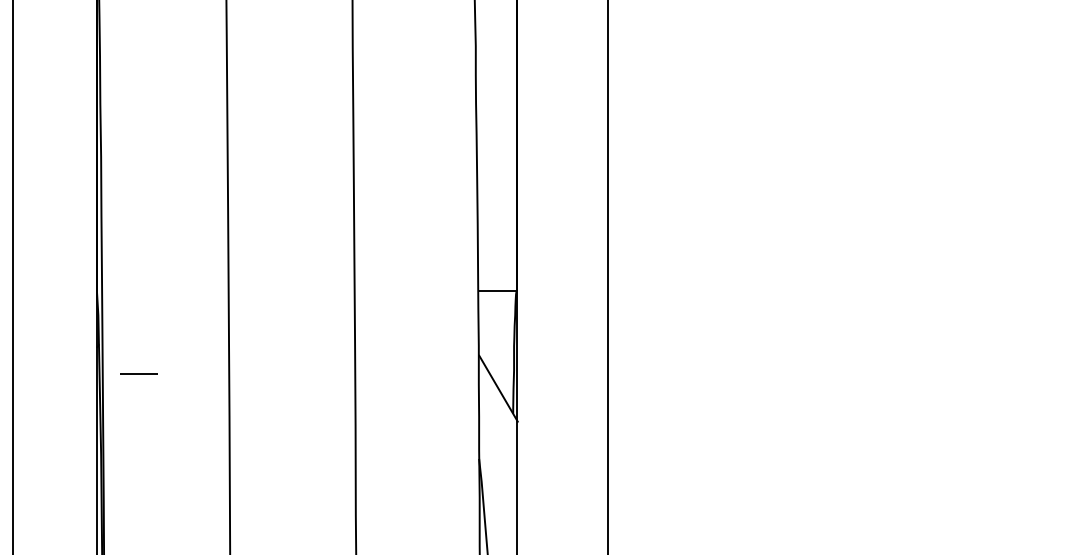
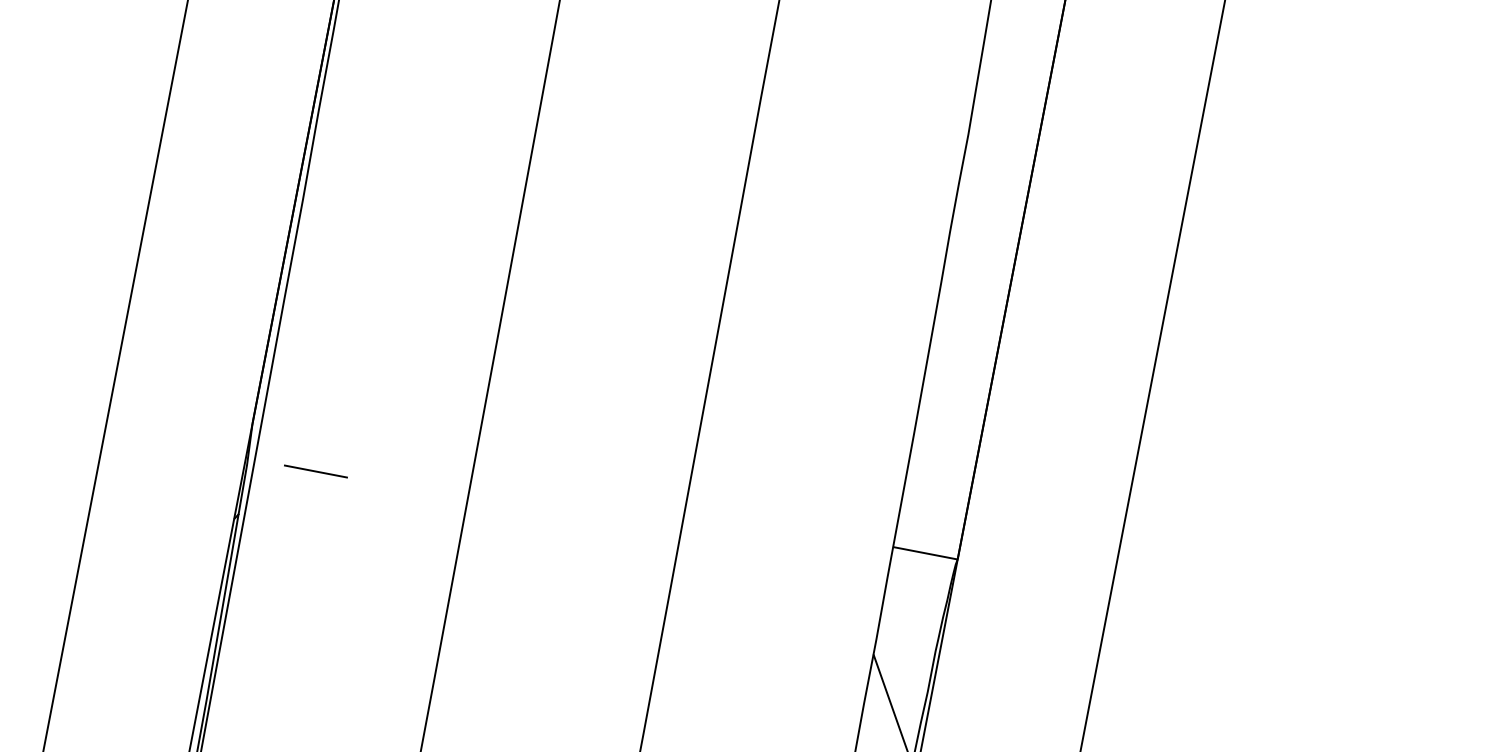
line: (138, 373) -> (315, 471), moved

